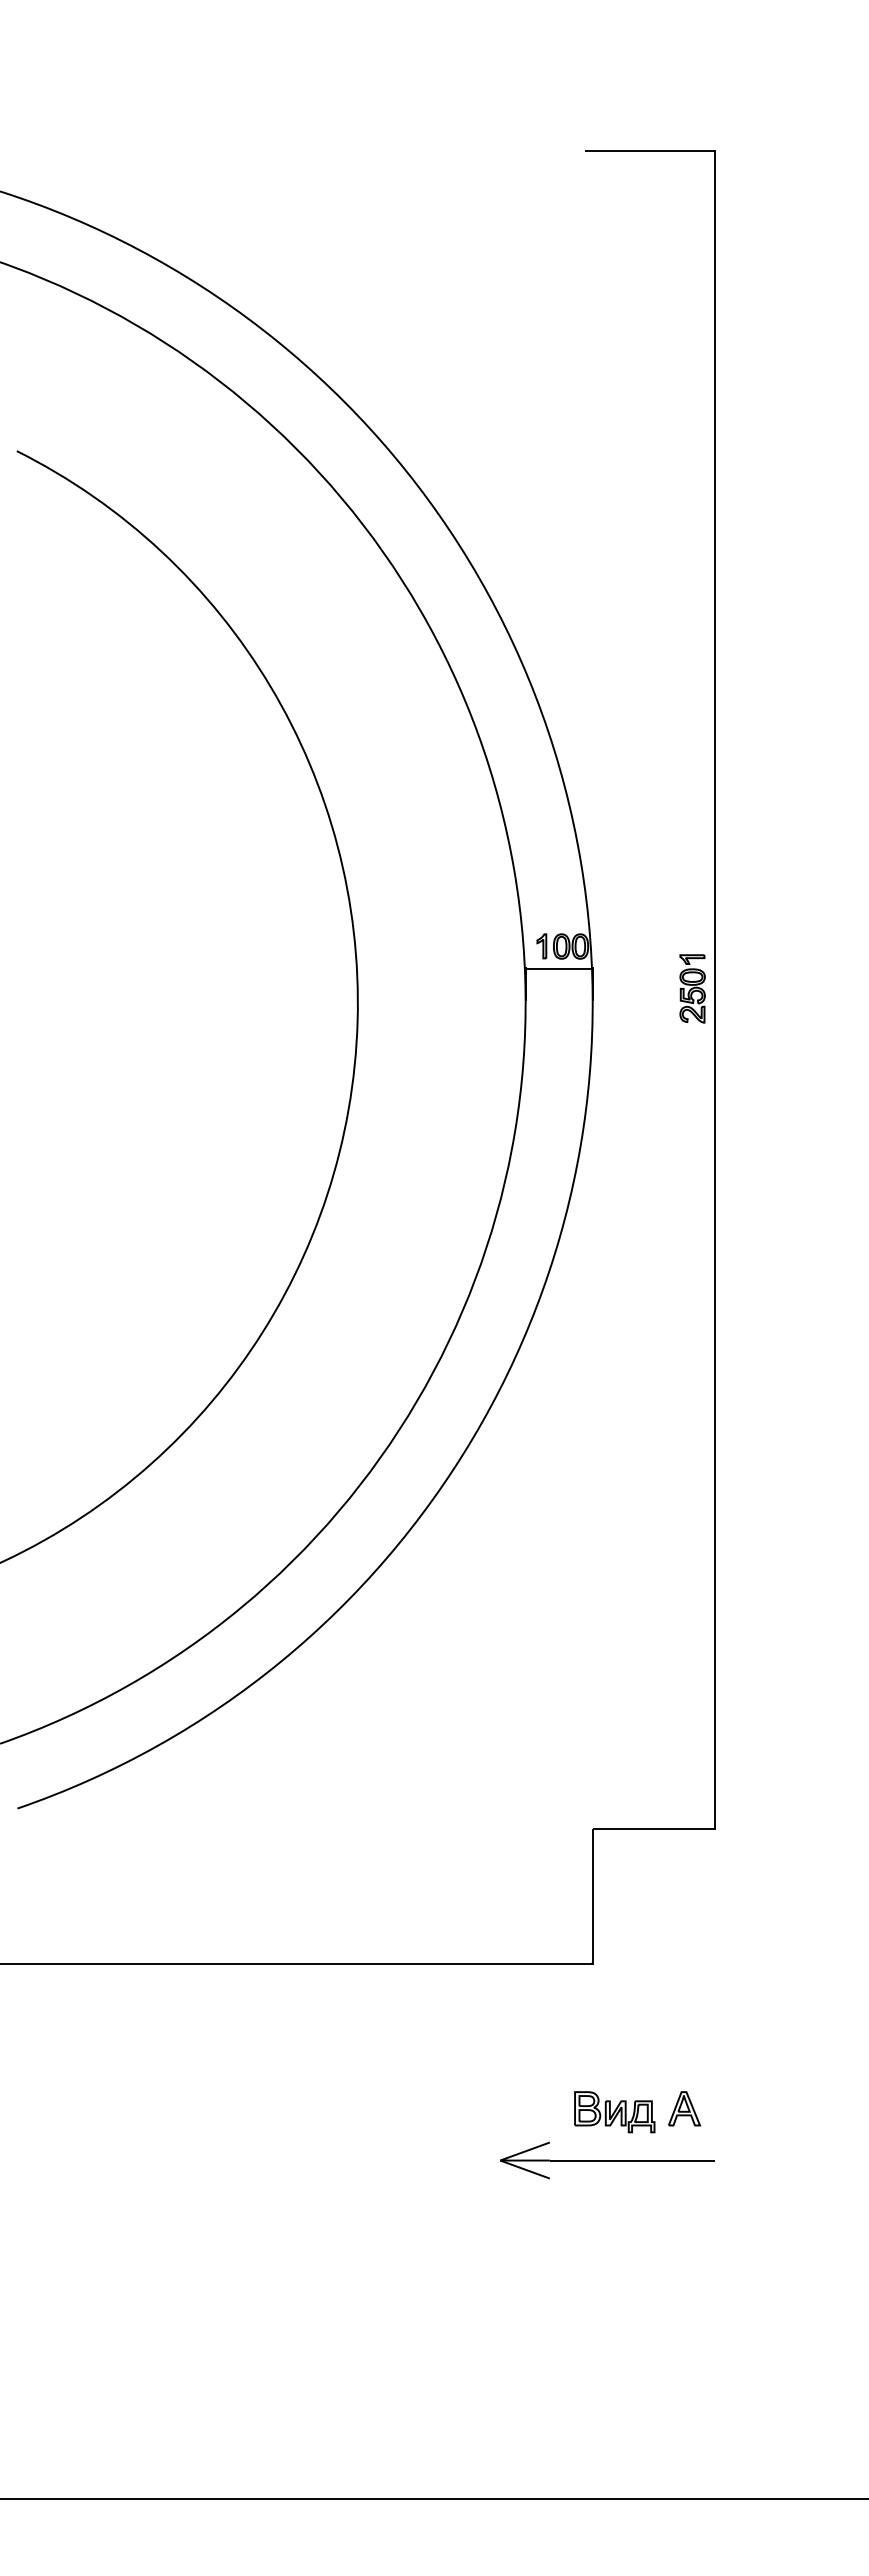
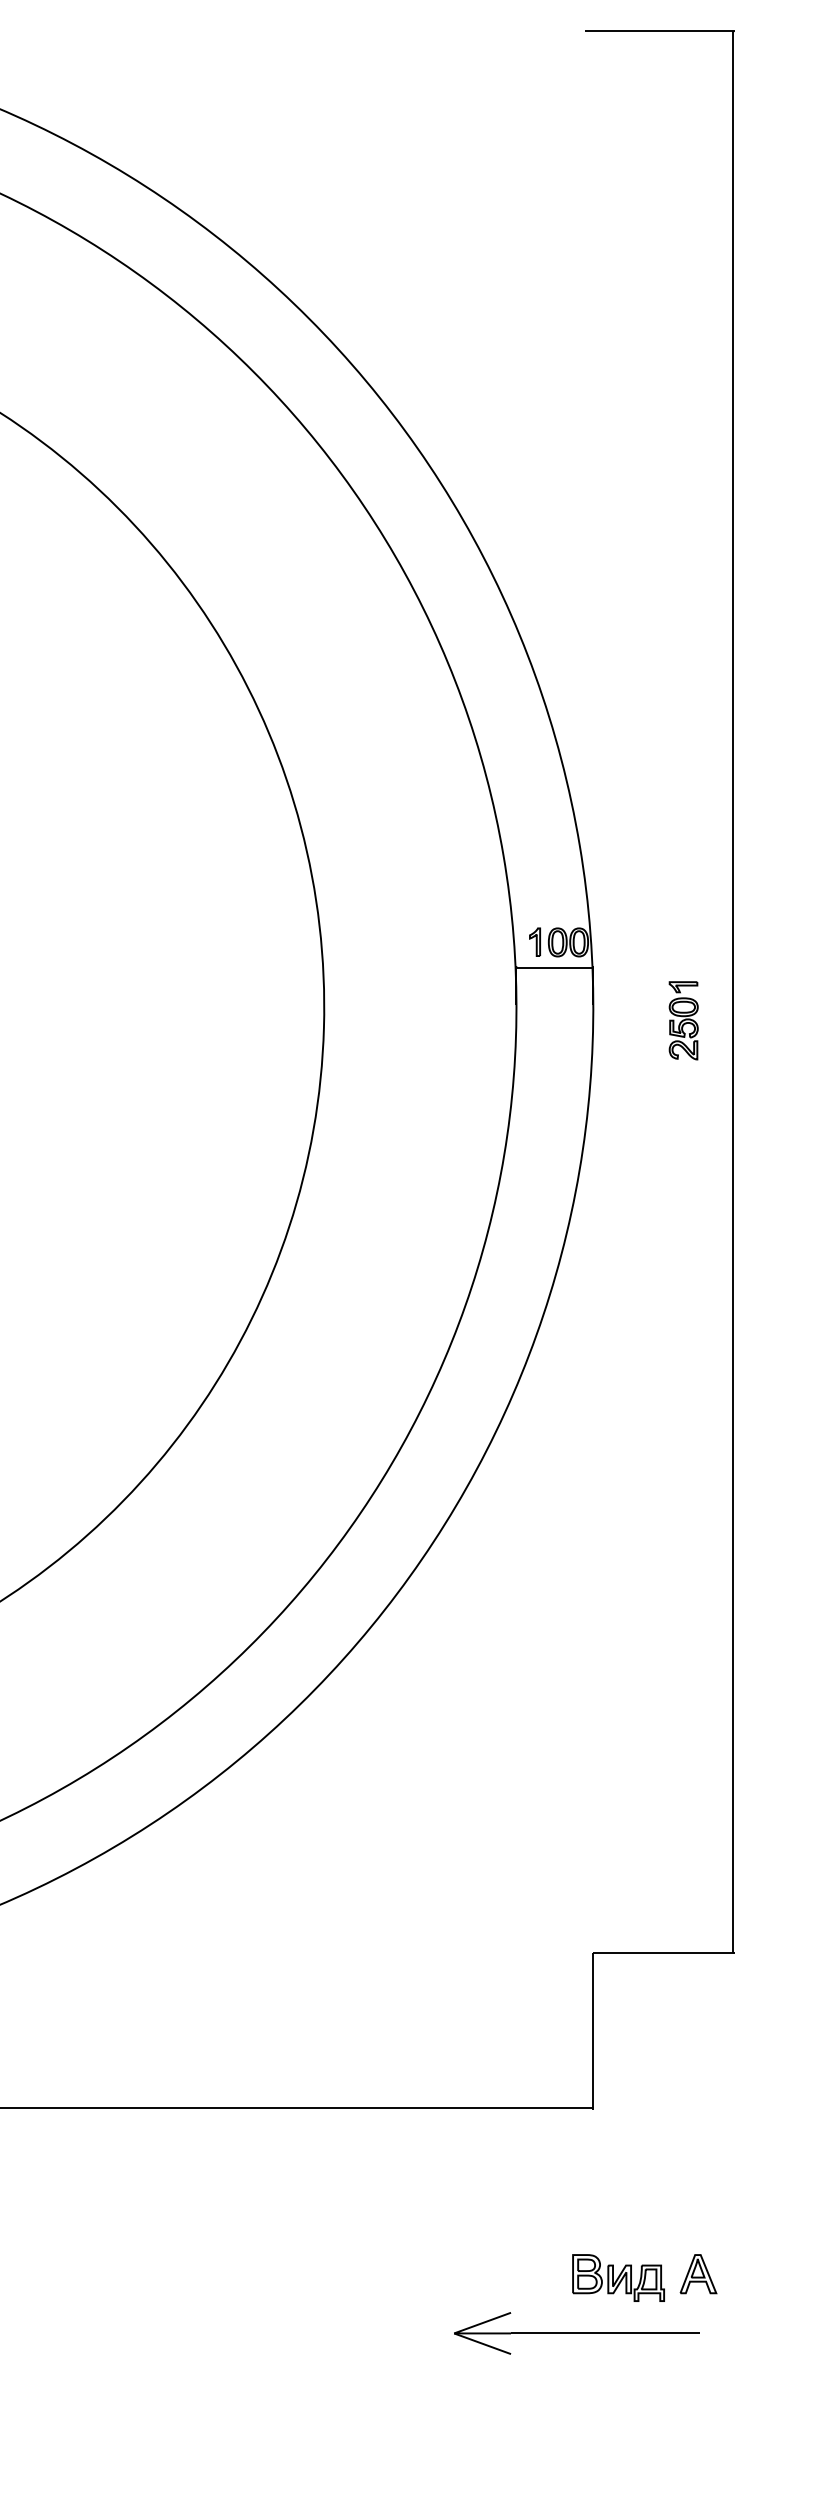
part: (692, 988) -> (683, 1020), moved
part: (607, 2160) -> (577, 2333), moved

